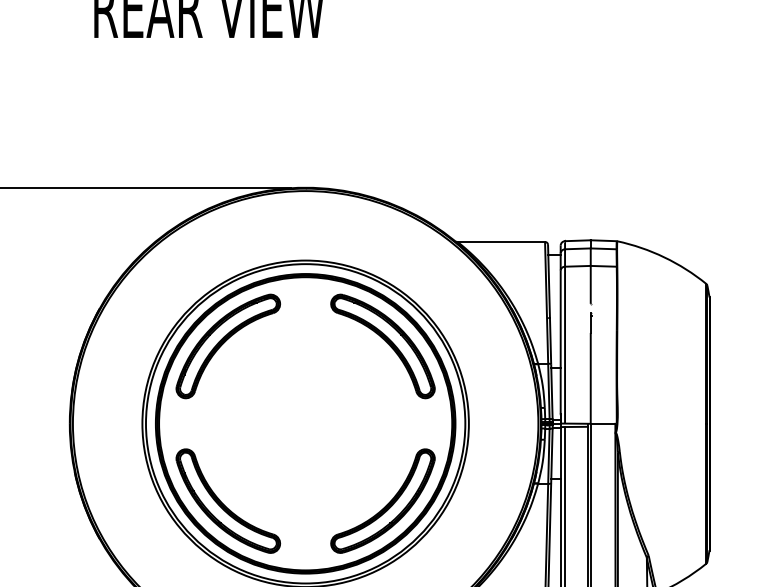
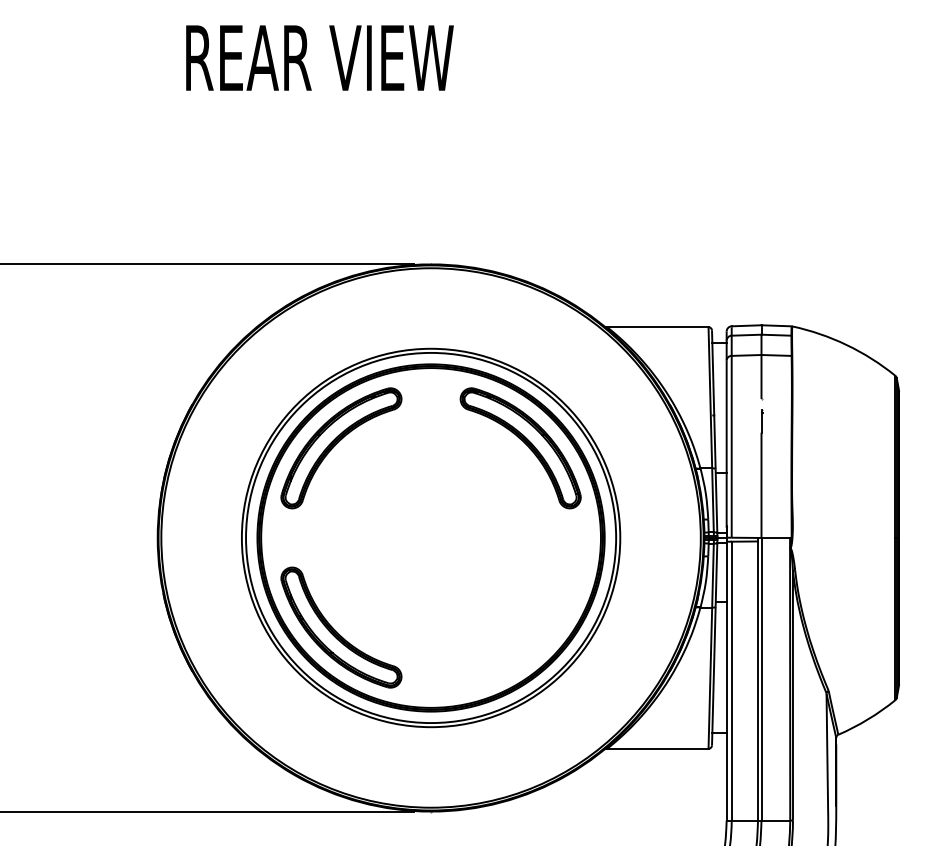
part: (387, 504) -> (525, 631), removed

